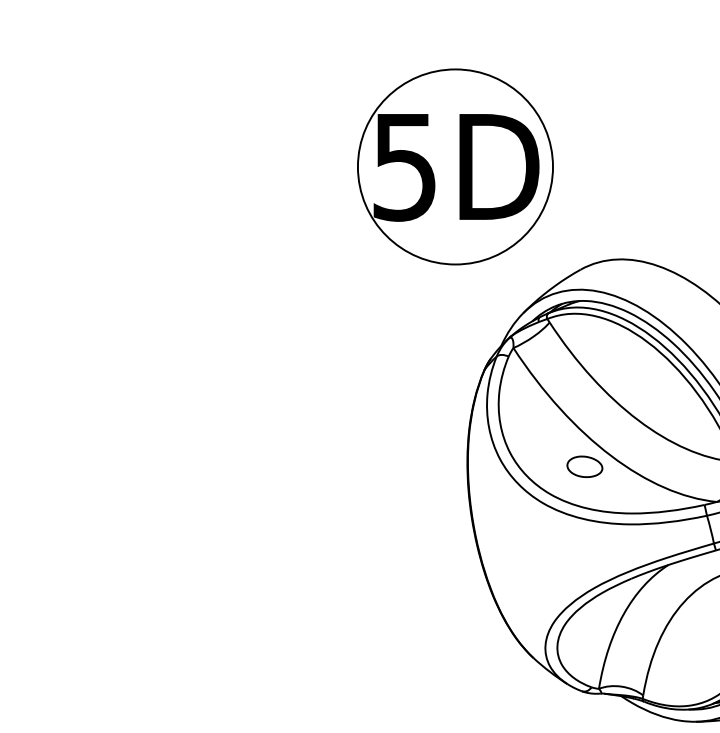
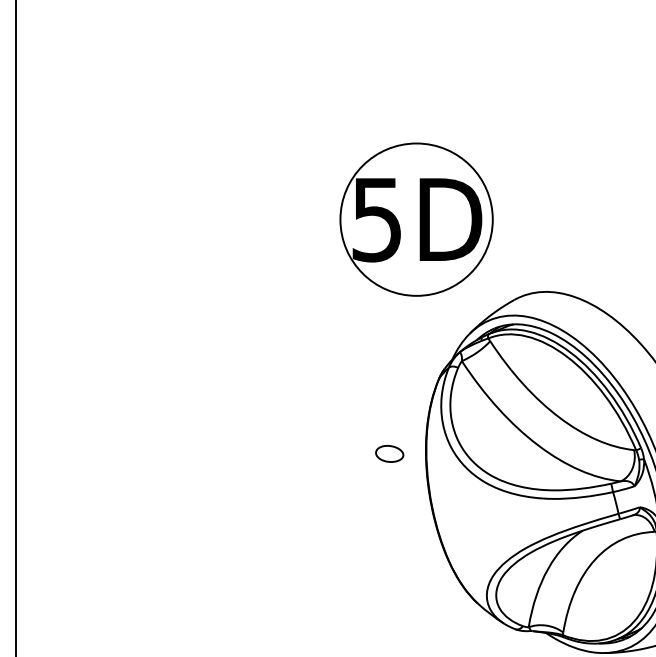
part: (584, 466) -> (389, 453), moved

